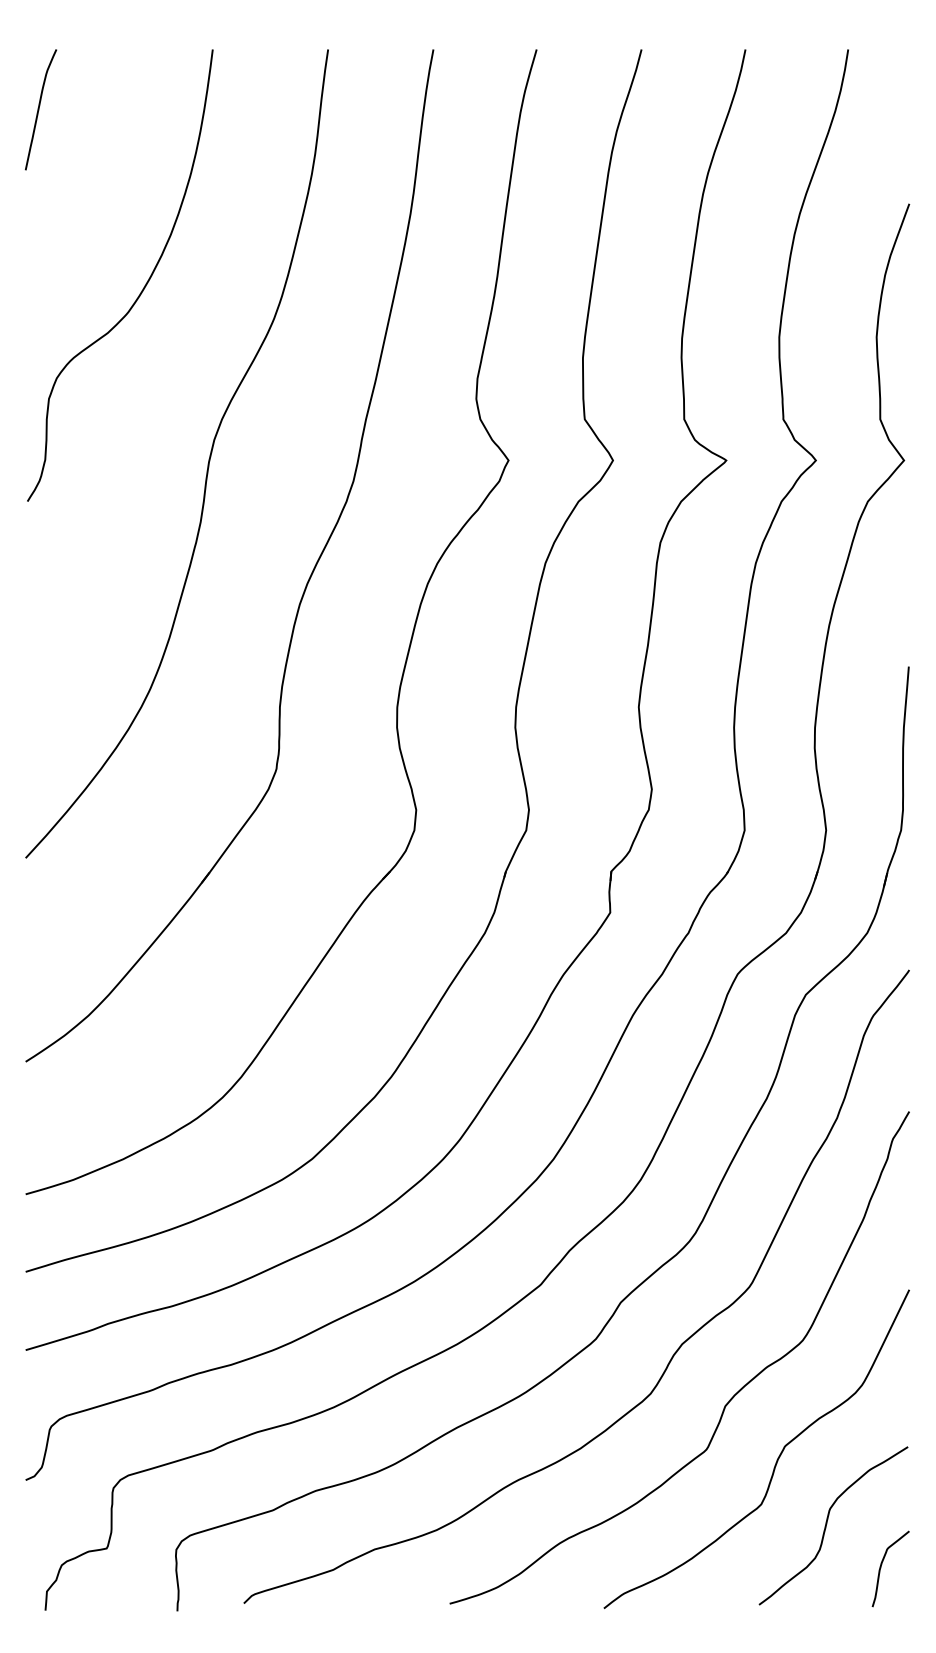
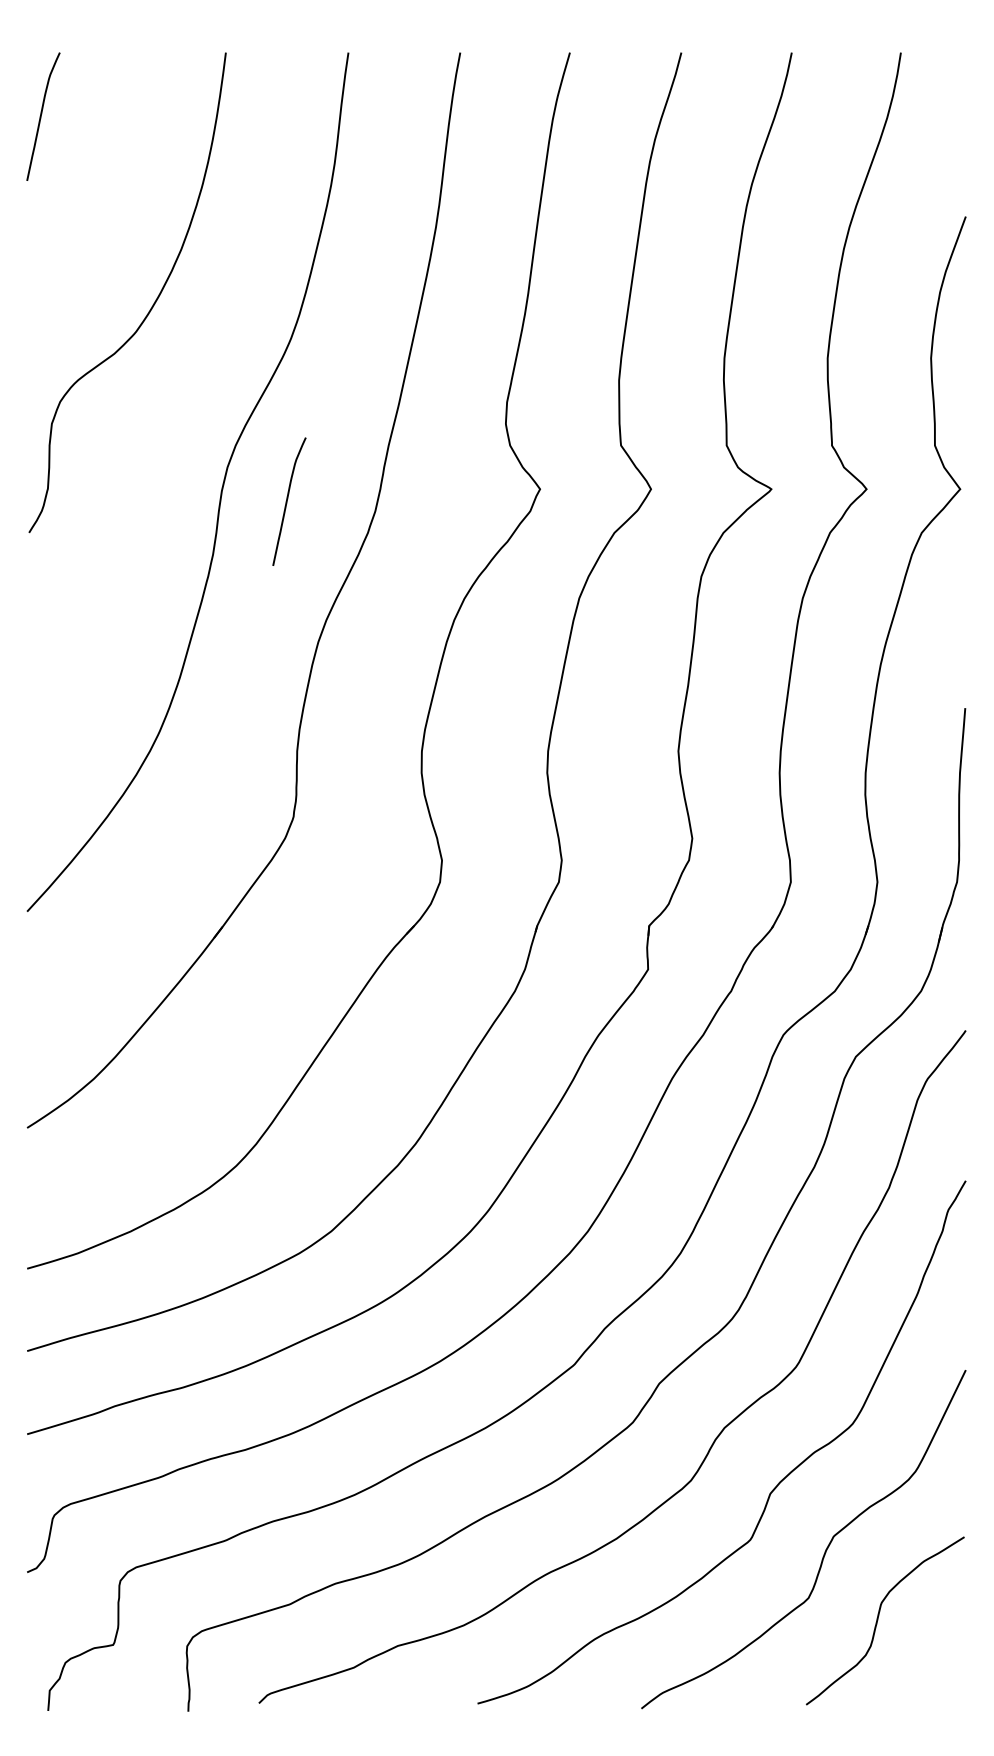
curve: (270, 472) -> (287, 501), added
curve: (881, 1566) -> (936, 1664), removed

